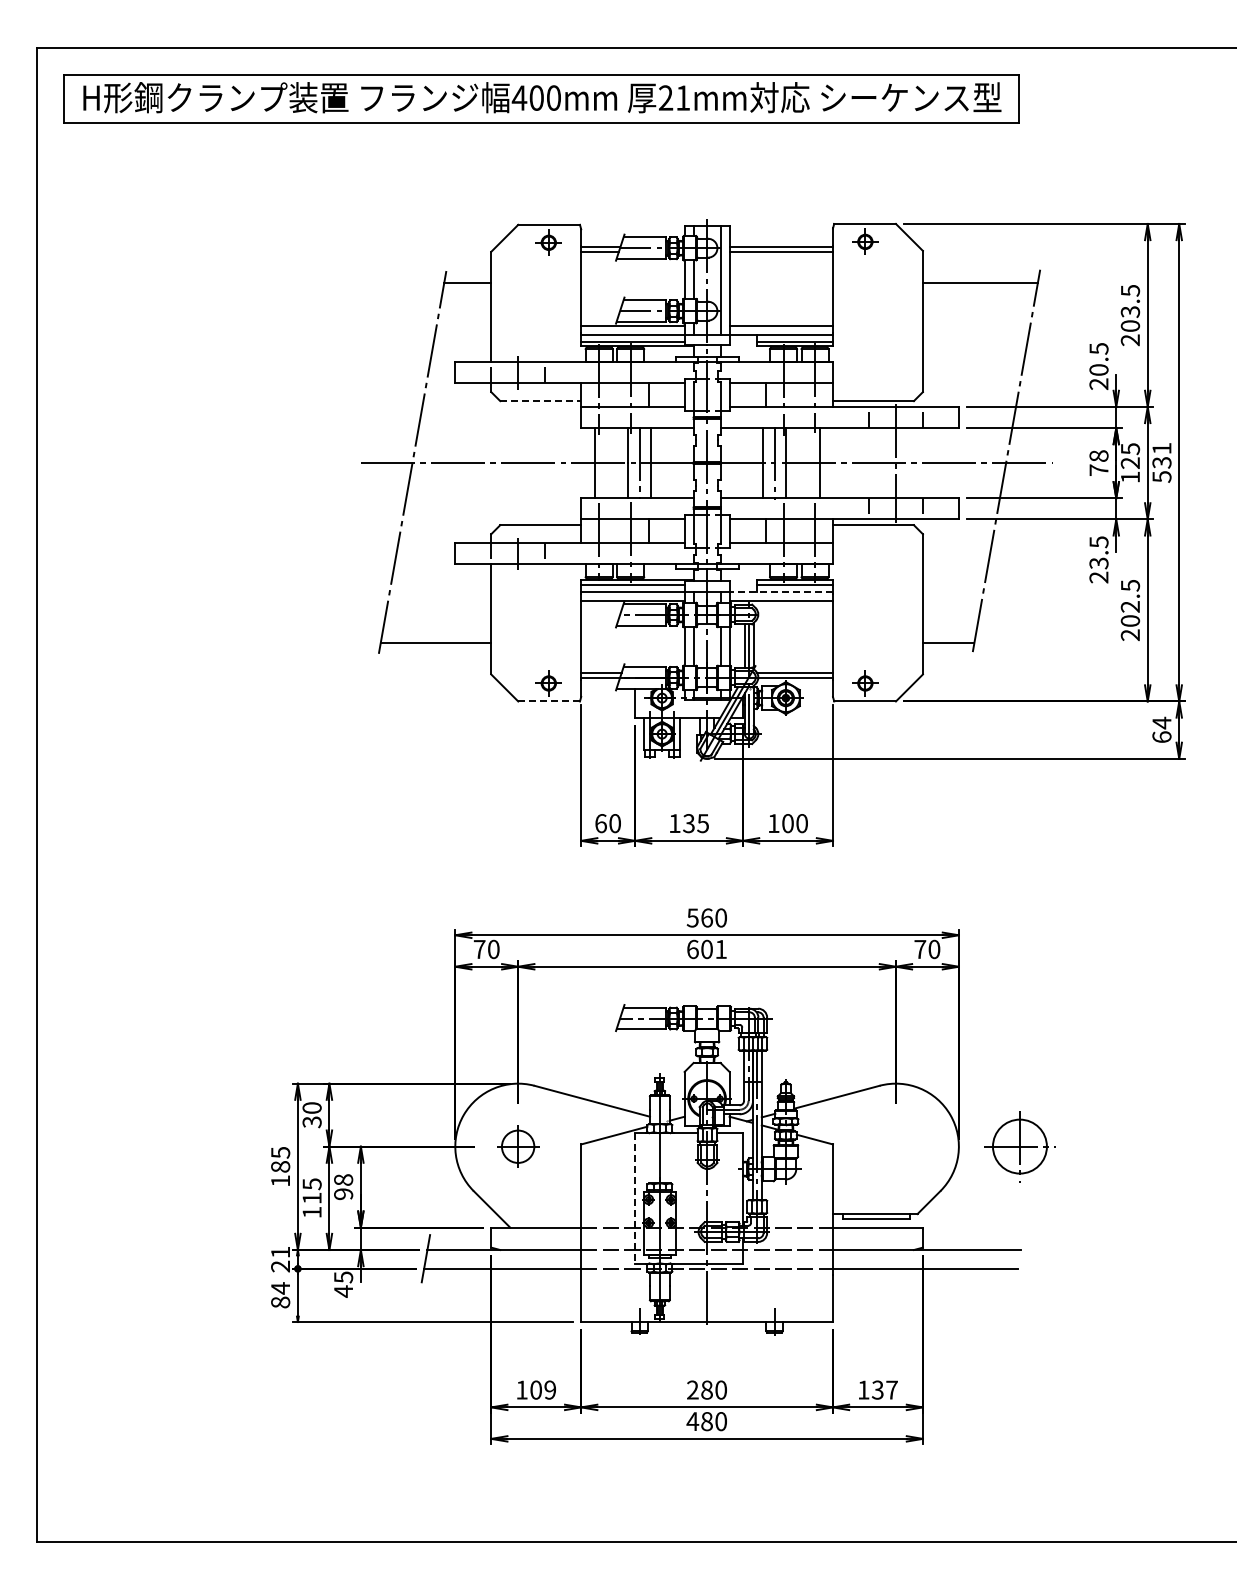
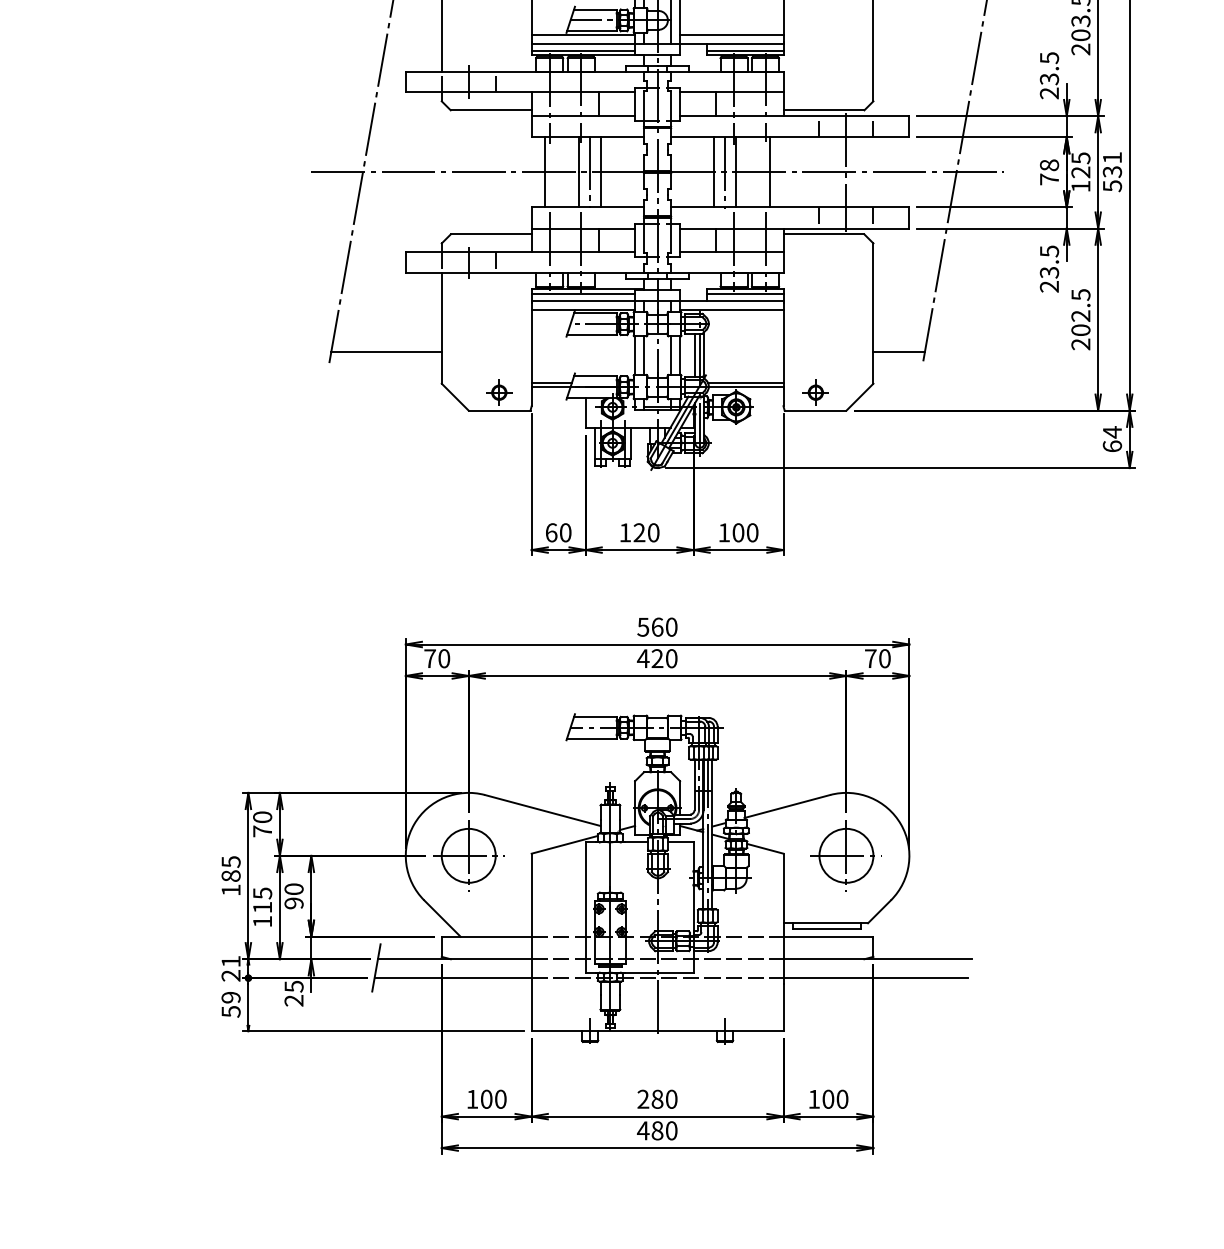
text: (1098, 370) -> (1048, 79), 20.5 -> 23.5
line: (541, 401) -> (491, 110), dashed -> solid
line: (781, 591) -> (731, 300), dashed -> solid
line: (549, 701) -> (499, 410), dashed -> solid
text: (695, 823) -> (645, 532), 135 -> 120
text: (706, 949) -> (656, 658), 601 -> 420
text: (311, 1122) -> (261, 831), 30 -> 70
part: (517, 1146) -> (467, 855), size x1.67
part: (1019, 1146) -> (845, 855), moved
text: (343, 1179) -> (293, 888), 98 -> 90
line: (635, 1198) -> (585, 907), dashed -> solid
text: (343, 1291) -> (293, 1000), 45 -> 25
text: (280, 1295) -> (230, 1004), 84 -> 59
text: (550, 1389) -> (500, 1098), 109 -> 100
text: (884, 1389) -> (834, 1098), 137 -> 100

